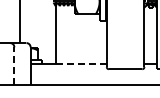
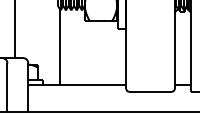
line: (81, 63) -> (93, 84), dashed -> solid
line: (14, 66) -> (7, 88), dashed -> solid

